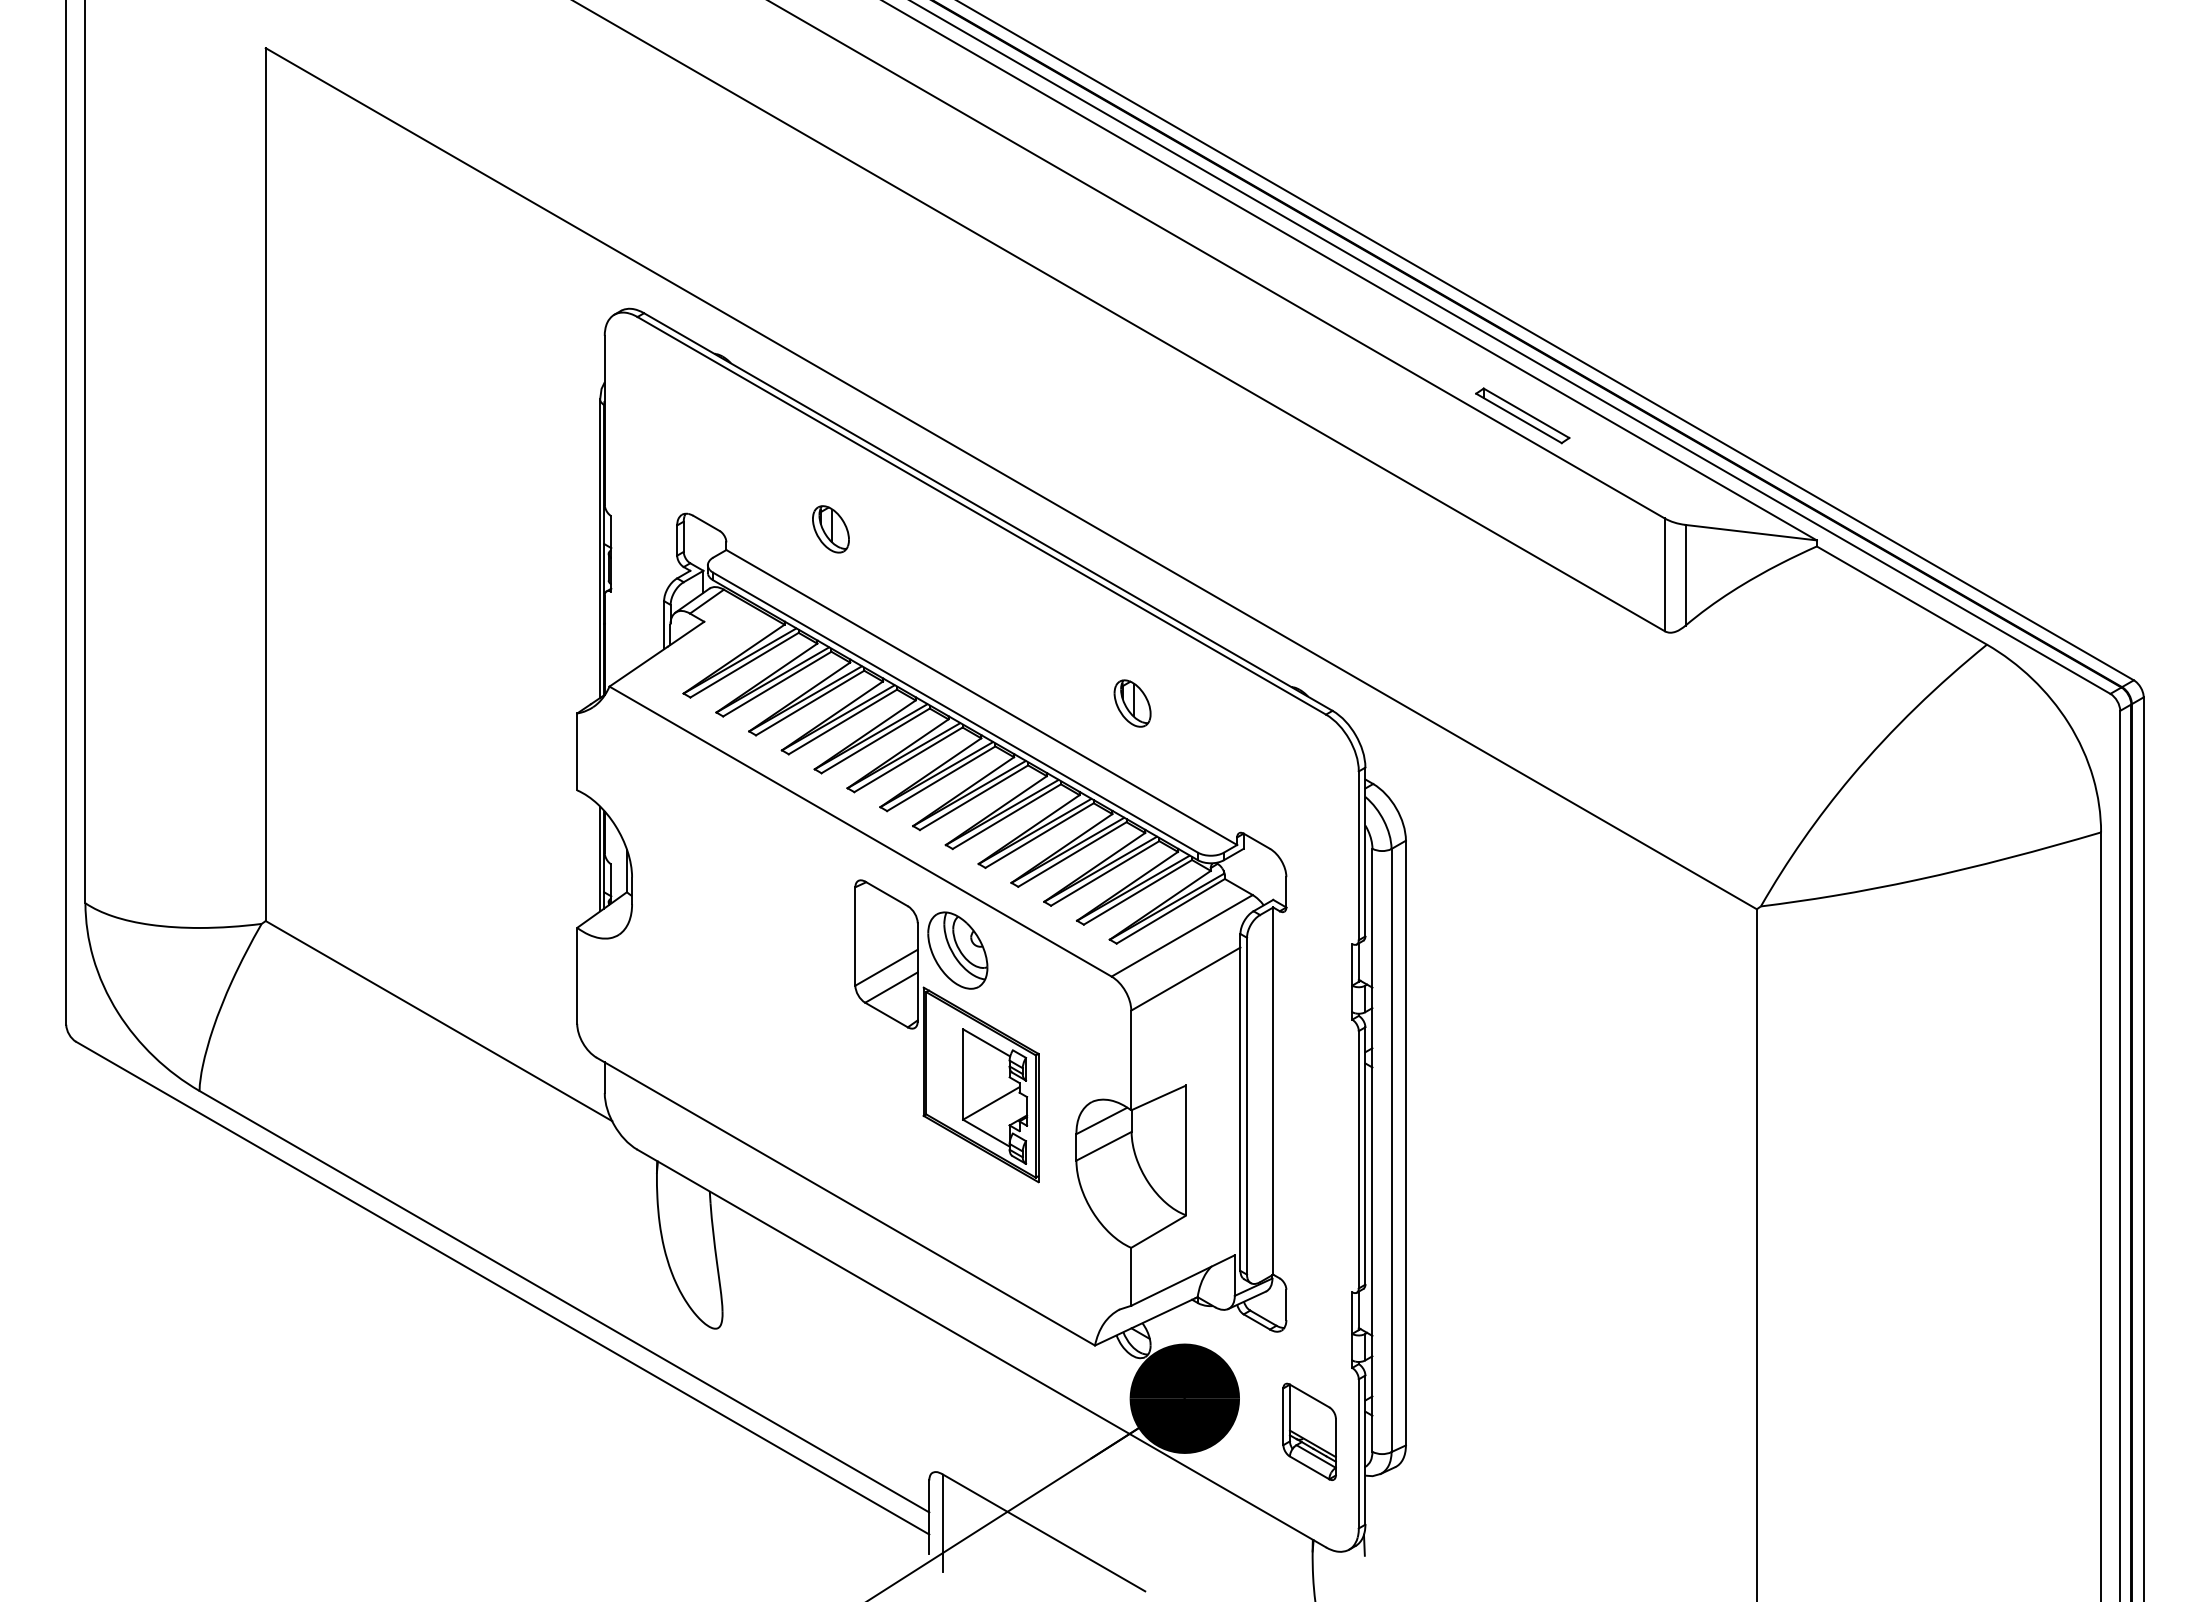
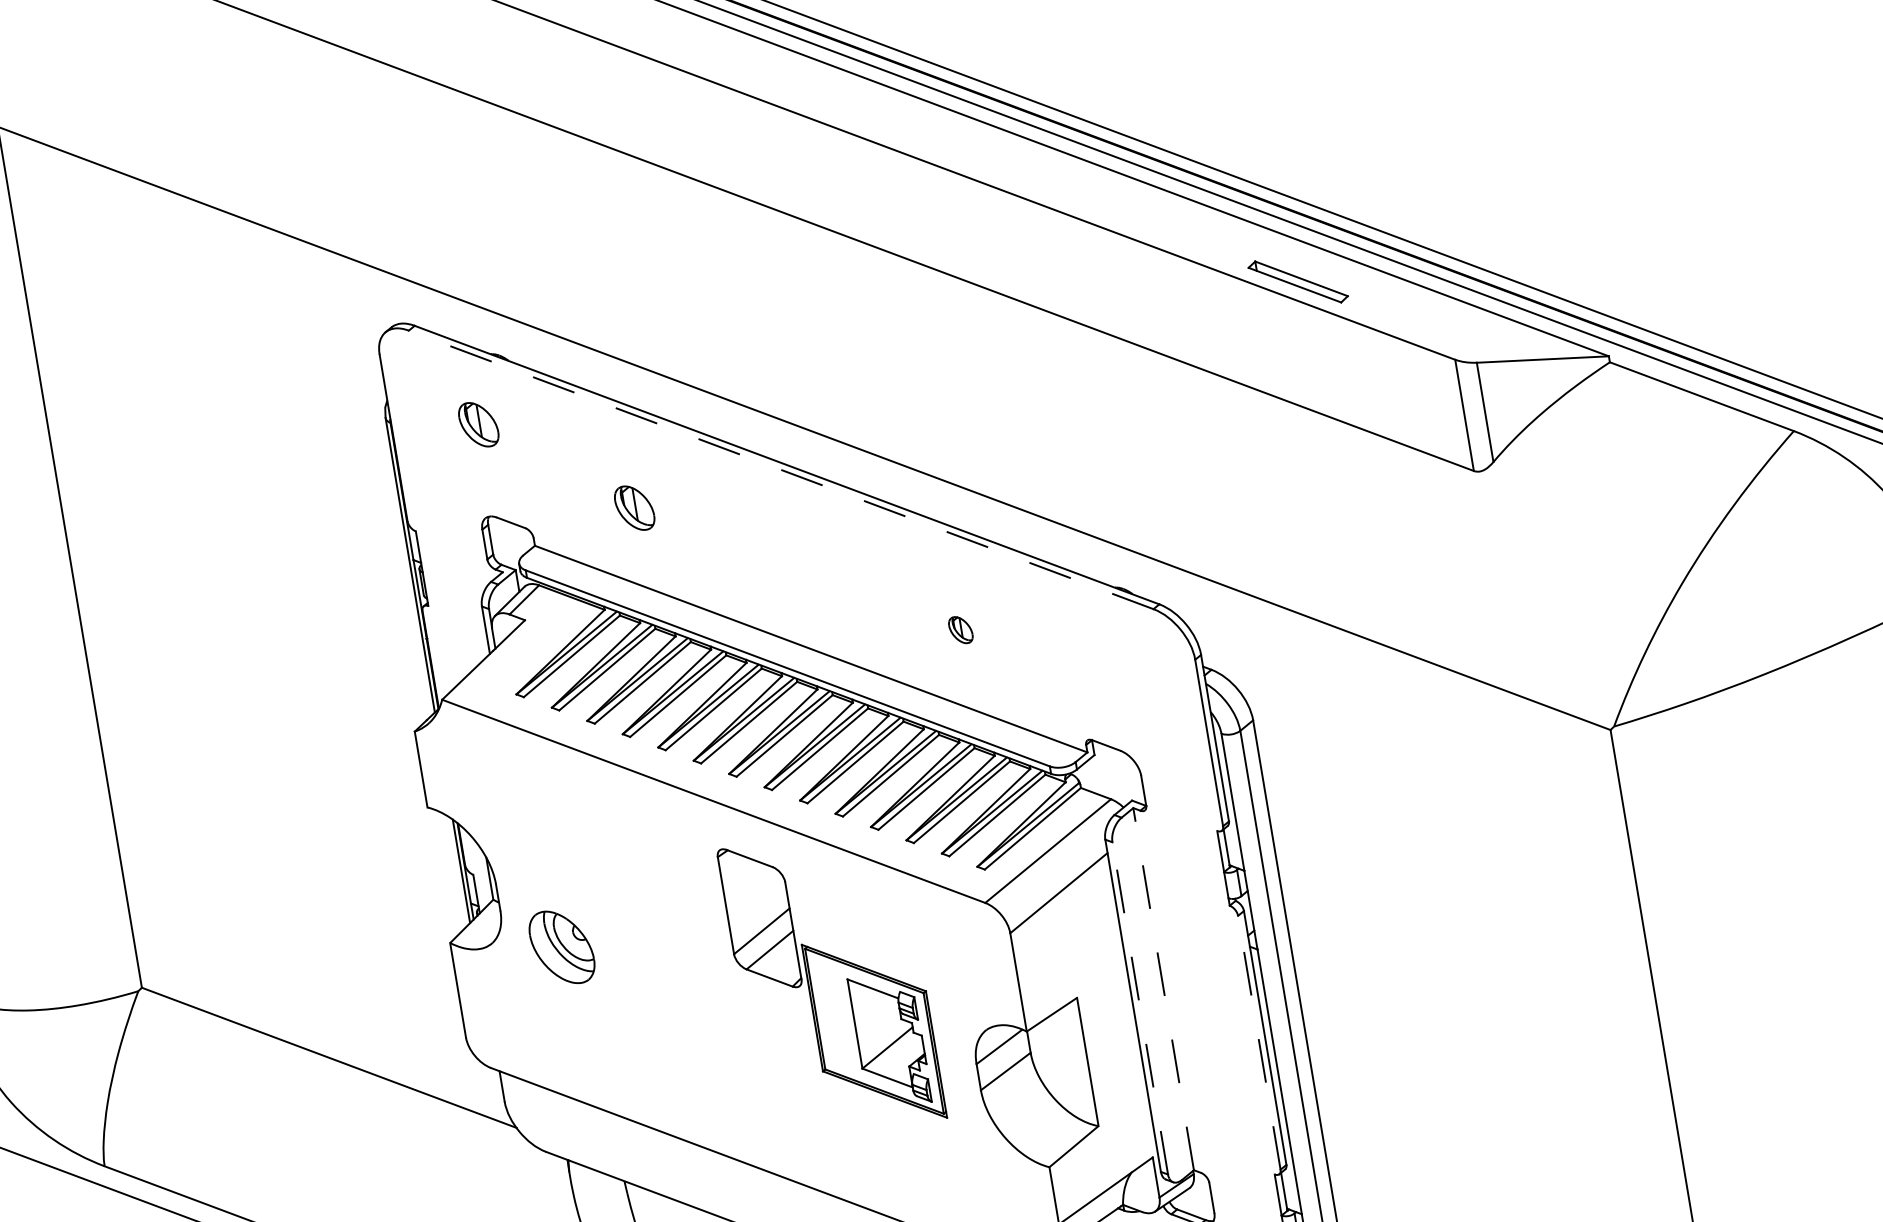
part: (690, 421) -> (478, 424), added
line: (981, 515) -> (780, 469), solid -> dashed
part: (1132, 703) -> (960, 630), size x0.6
part: (957, 950) -> (561, 947), moved
line: (1273, 1091) -> (1163, 989), solid -> dashed
line: (1247, 1105) -> (1140, 1007), solid -> dashed
line: (1358, 1159) -> (1258, 1042), solid -> dashed

